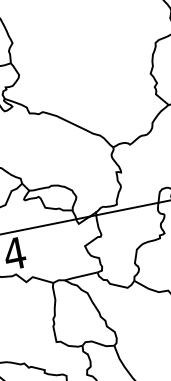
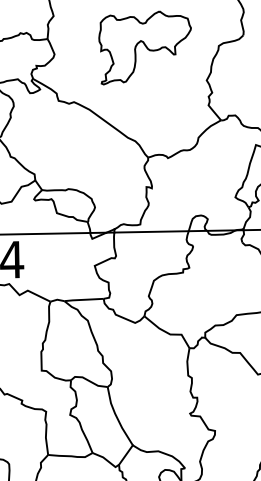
part: (93, 55) -> (144, 47), added

